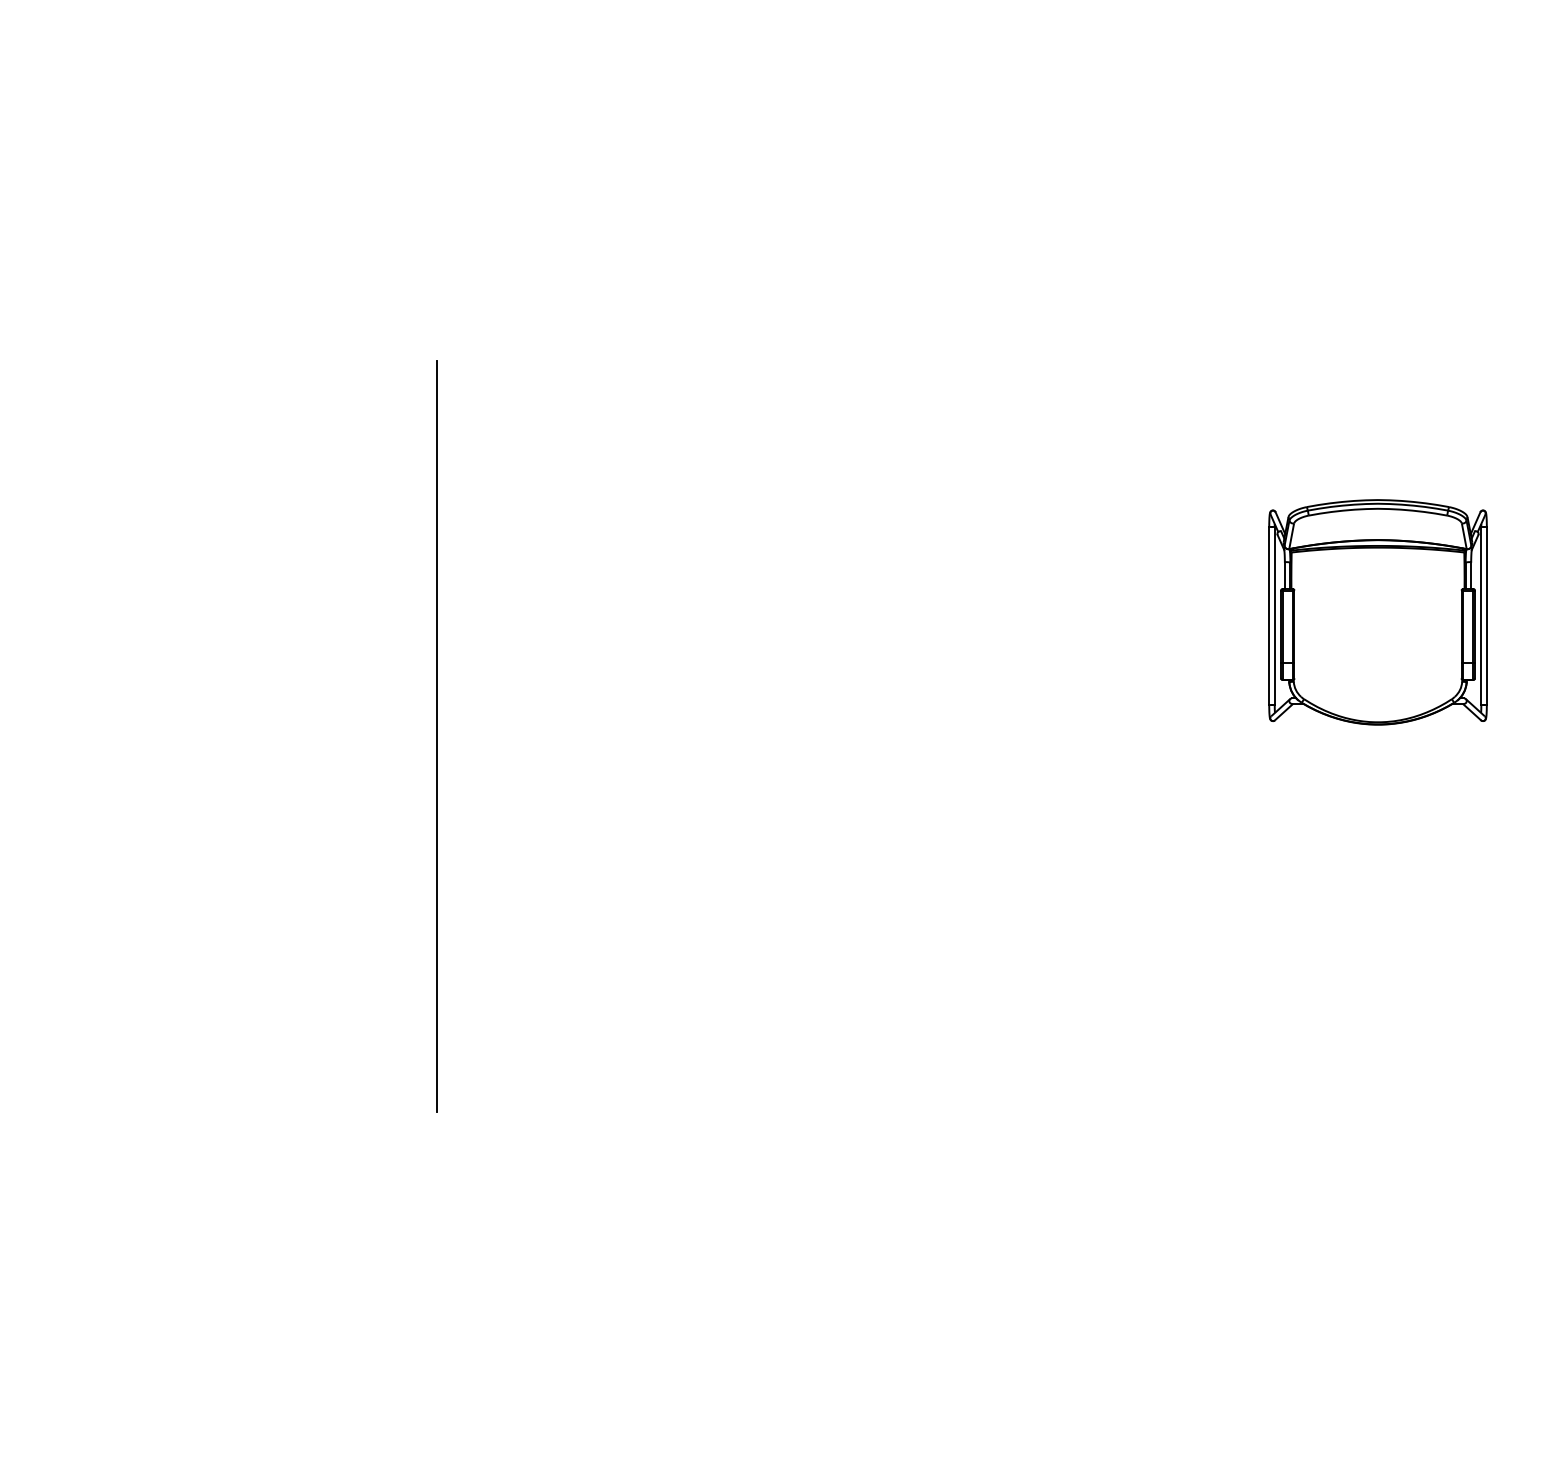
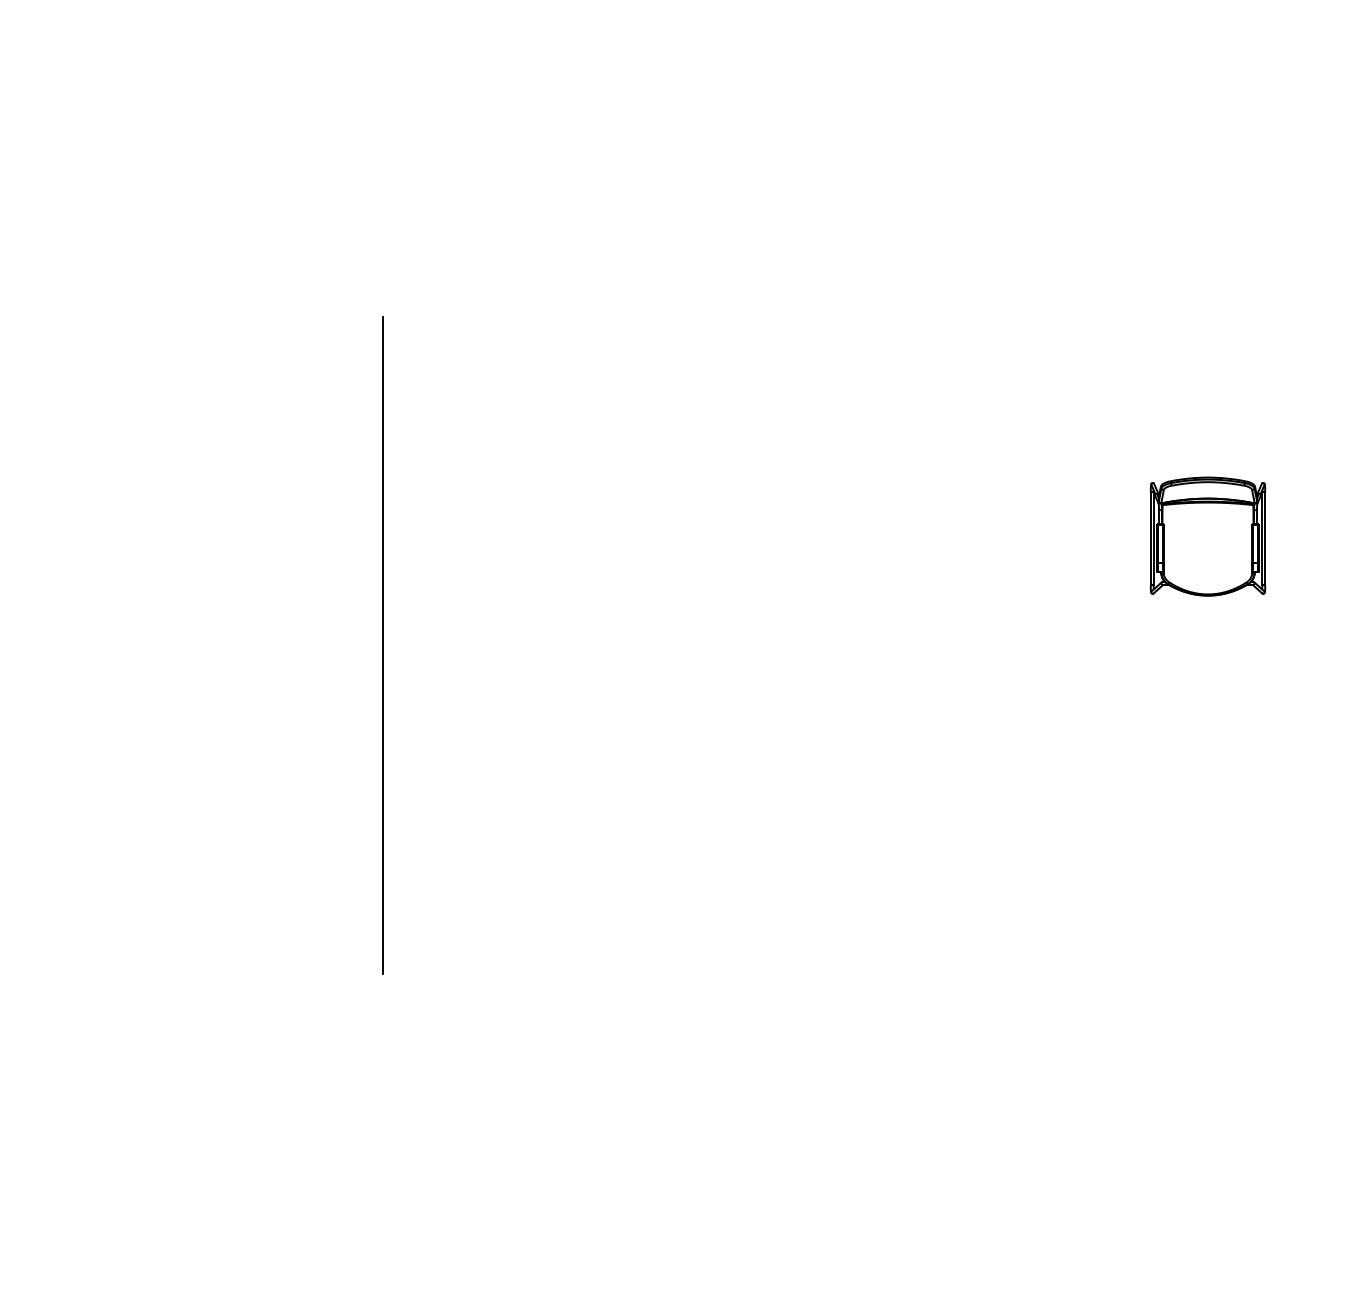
part: (1377, 612) -> (1207, 536), size x0.6

